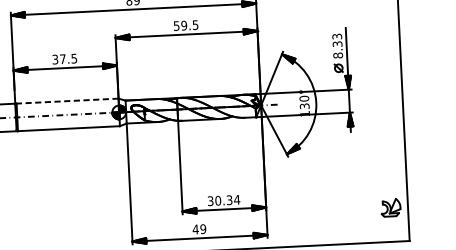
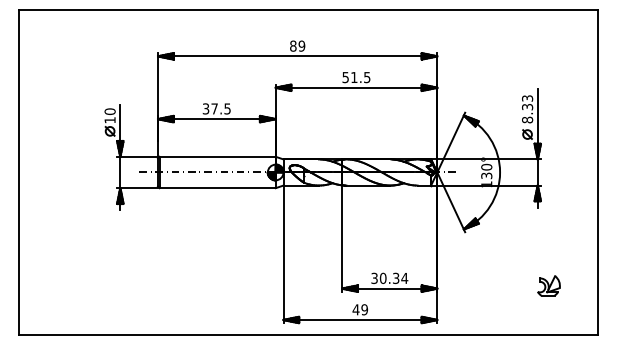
text: (184, 25) -> (354, 77), 59.5 -> 51.5
line: (67, 100) -> (217, 156), dashed -> solid
part: (390, 207) -> (548, 285), moved

